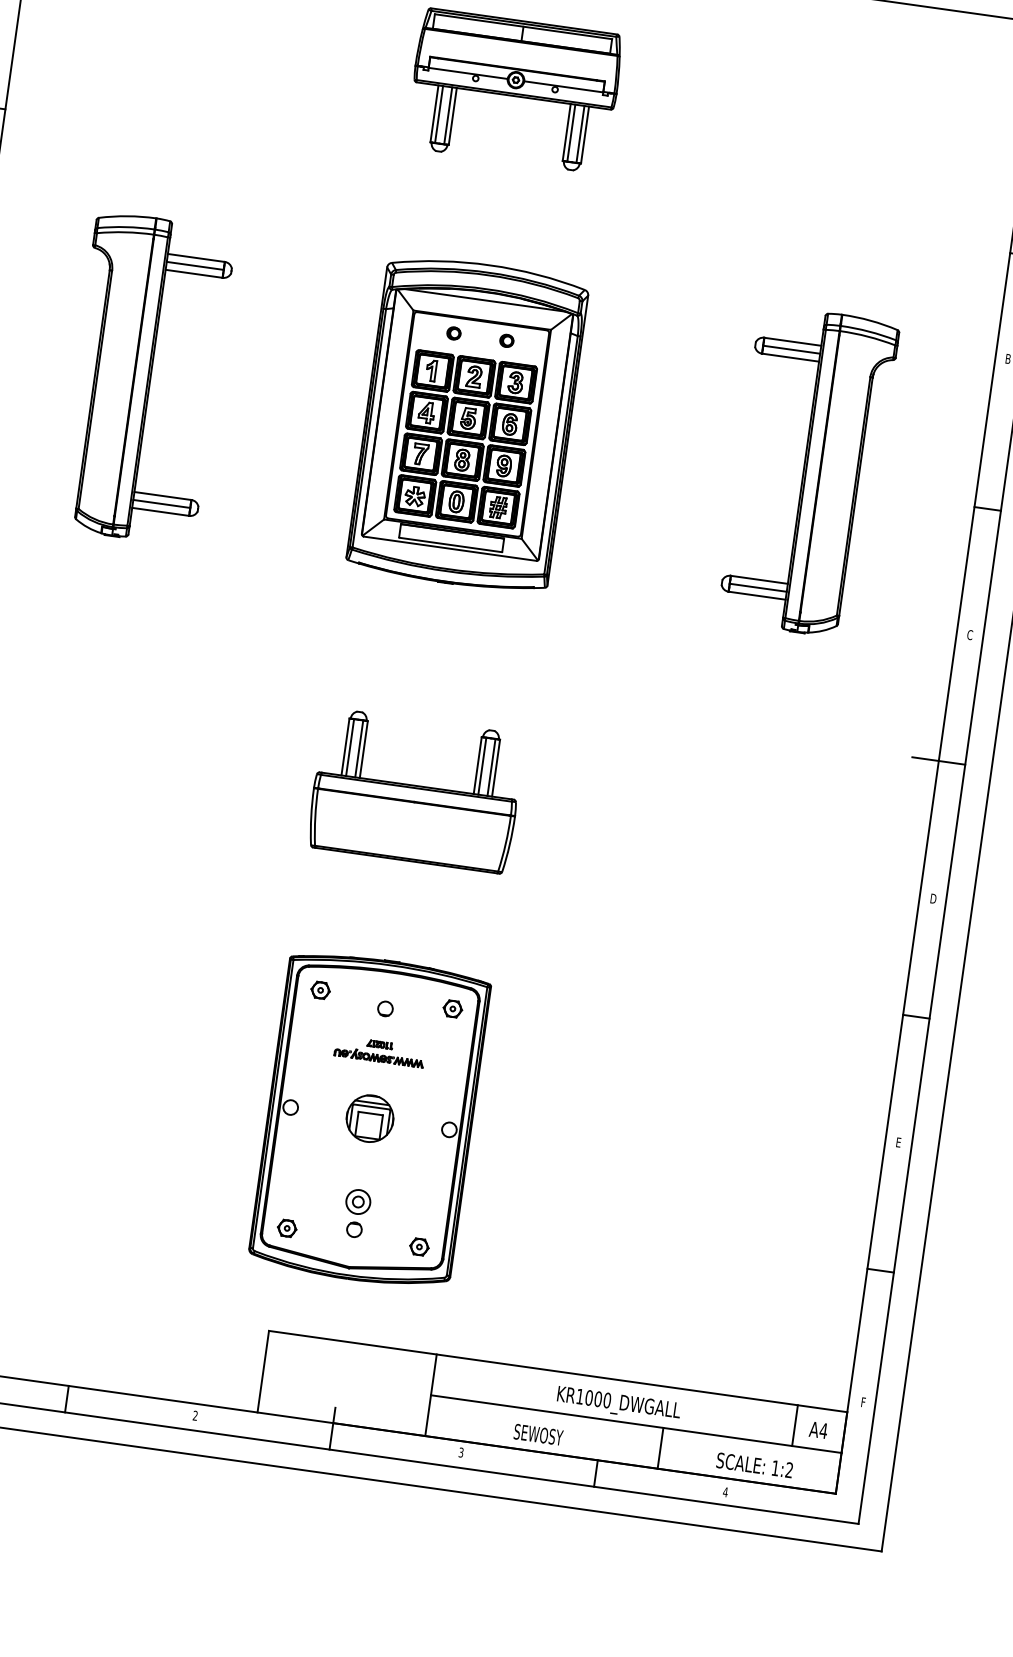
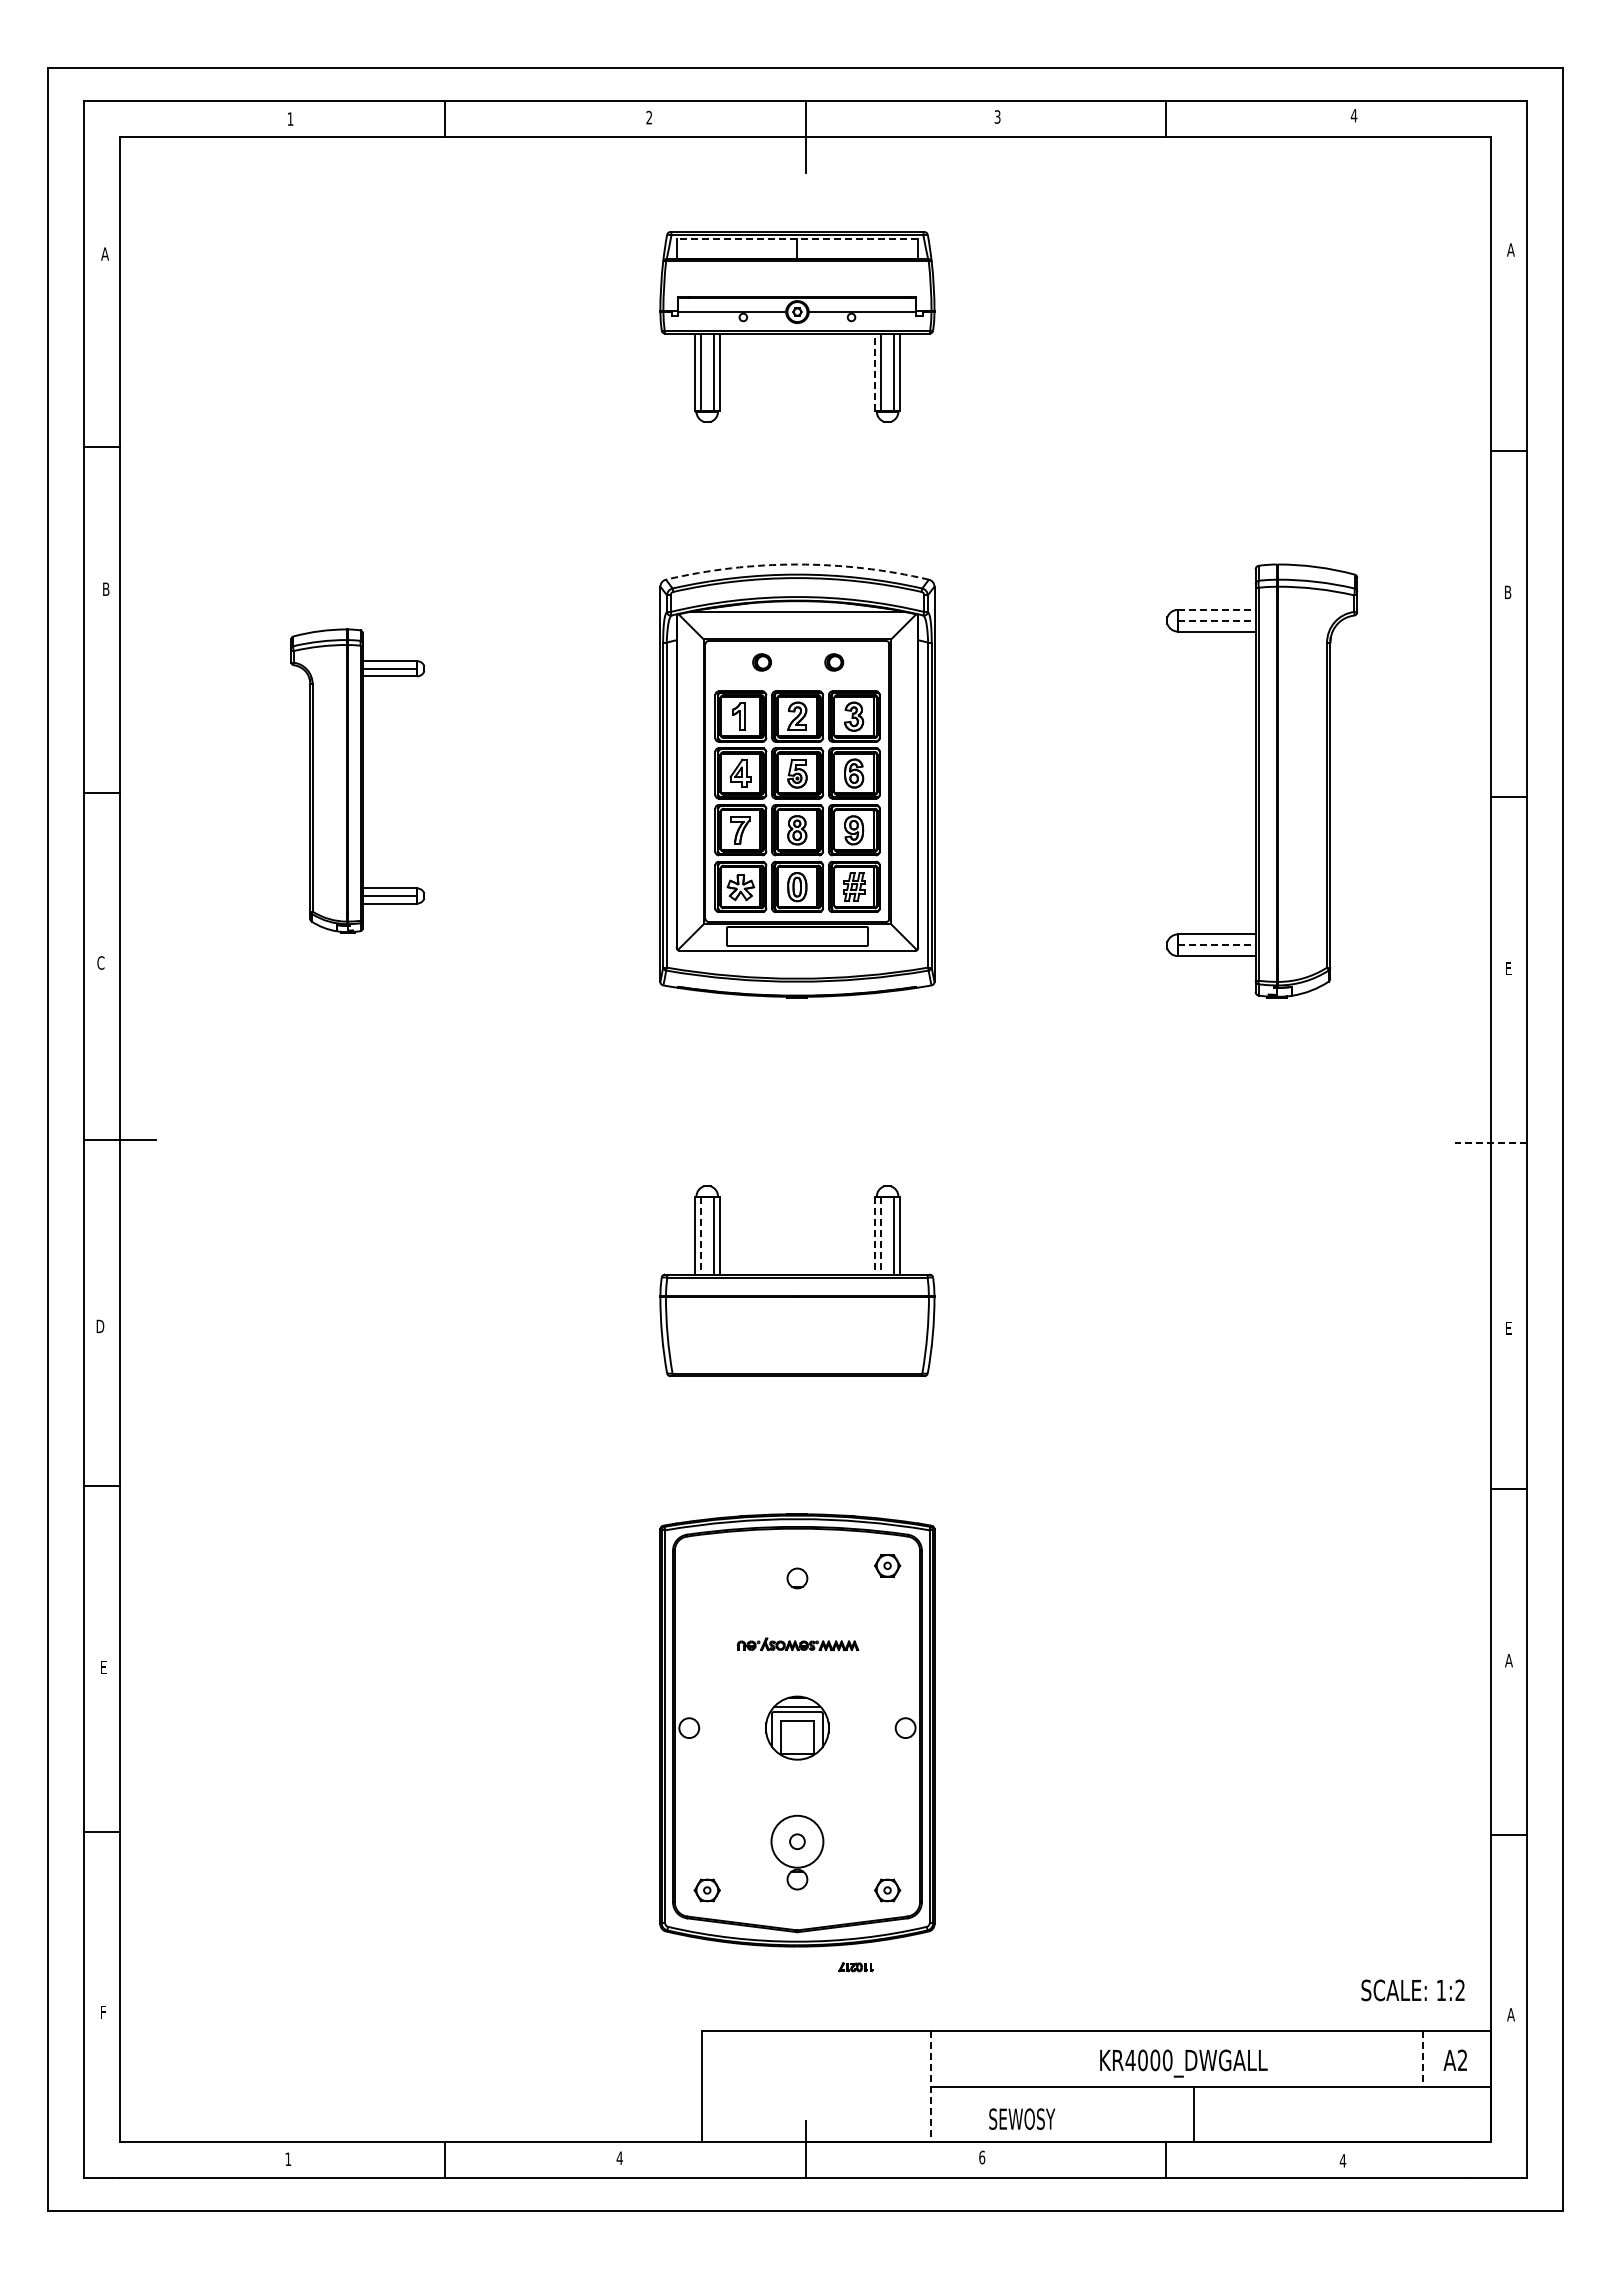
line: (523, 26) -> (797, 239), solid -> dashed
line: (567, 132) -> (875, 372), solid -> dashed
arc: (490, 265) -> (797, 564), solid -> dashed
line: (792, 341) -> (1216, 609), solid -> dashed
line: (791, 349) -> (1216, 620), solid -> dashed
part: (145, 378) -> (357, 780), size x0.7
line: (758, 587) -> (1216, 945), solid -> dashed
text: (969, 634) -> (1508, 968), C -> E
line: (350, 747) -> (701, 1235), solid -> dashed
line: (938, 760) -> (1490, 1142), solid -> dashed
line: (478, 765) -> (875, 1235), solid -> dashed
line: (482, 766) -> (881, 1235), solid -> dashed
text: (933, 898) -> (1509, 1327), D -> E
part: (320, 990) -> (706, 1565), removed
part: (379, 1044) -> (855, 1967), moved
text: (898, 1142) -> (1508, 1660), E -> A
circle: (358, 1201) -> (797, 1841), size x1.6
line: (430, 1395) -> (930, 2086), solid -> dashed
text: (580, 1396) -> (1130, 2059), KR1000_DWGALL -> KR4000_DWGALL
text: (863, 1402) -> (1510, 2014), F -> A
text: (195, 1415) -> (619, 2157), 2 -> 4
line: (795, 1425) -> (1423, 2058), solid -> dashed
text: (823, 1430) -> (1462, 2059), A4 -> A2
text: (538, 1434) -> (1022, 2118), moved
line: (660, 1448) -> (1193, 2114), moved
text: (461, 1452) -> (982, 2157), 3 -> 6
text: (754, 1465) -> (1412, 1990), moved

